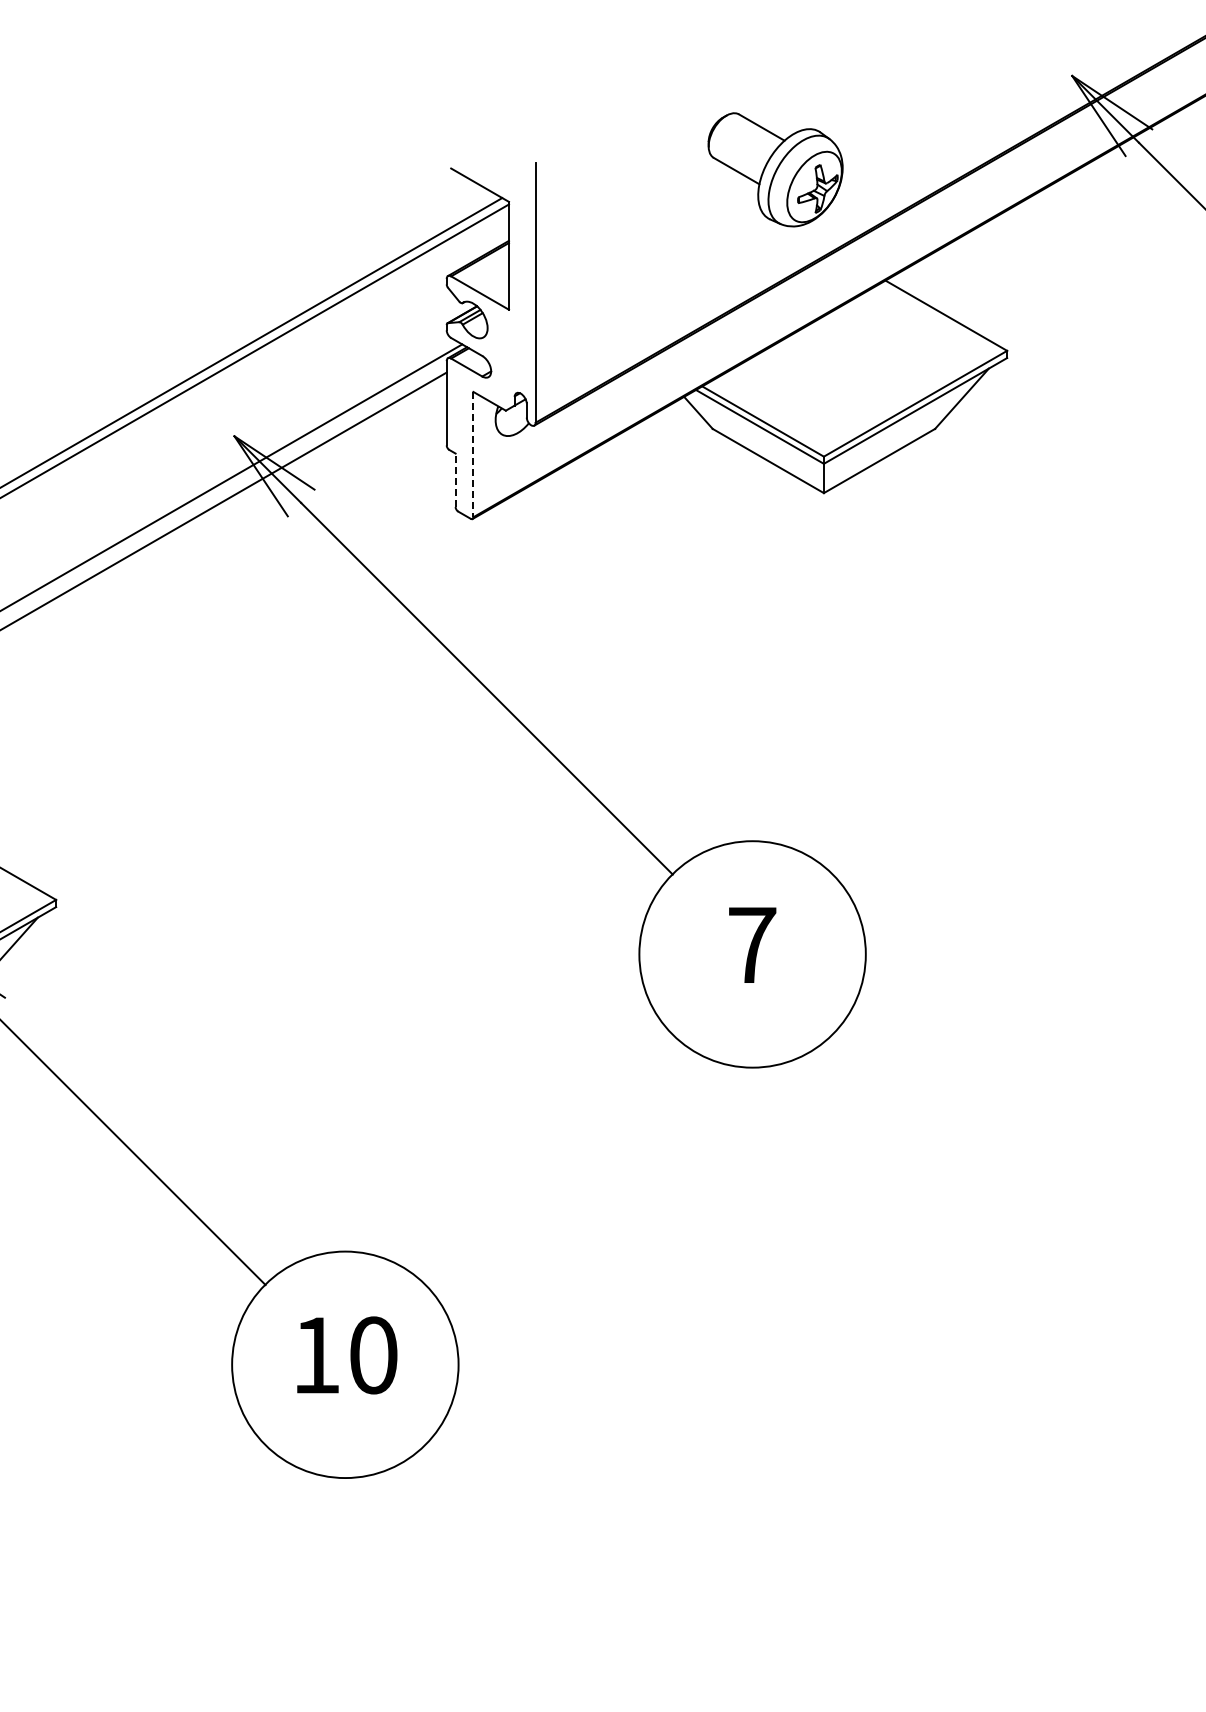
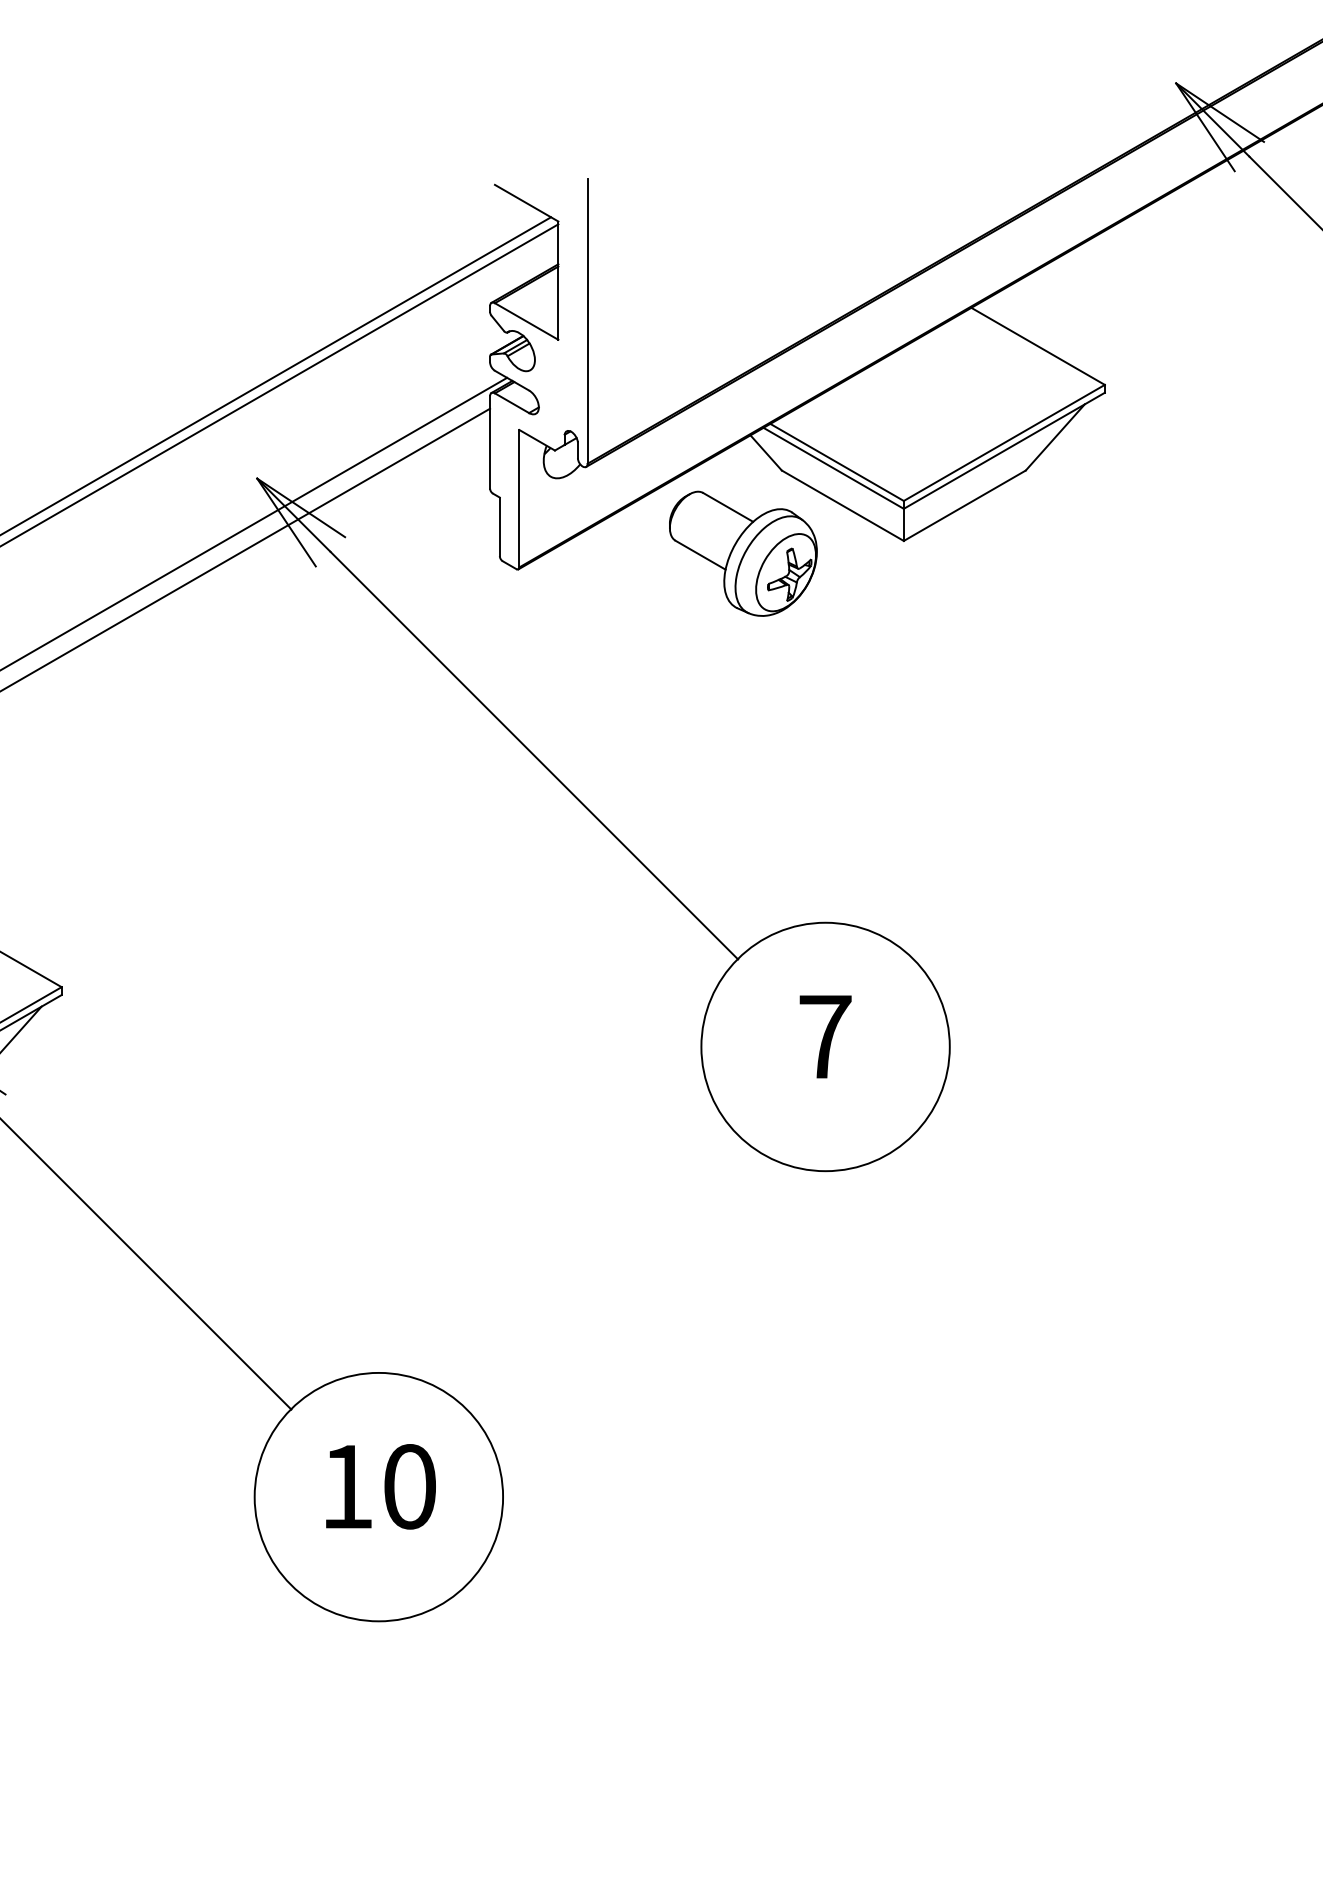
part: (775, 169) -> (743, 553), moved
line: (473, 454) -> (519, 498), dashed -> solid
line: (455, 480) -> (499, 527), dashed -> solid

